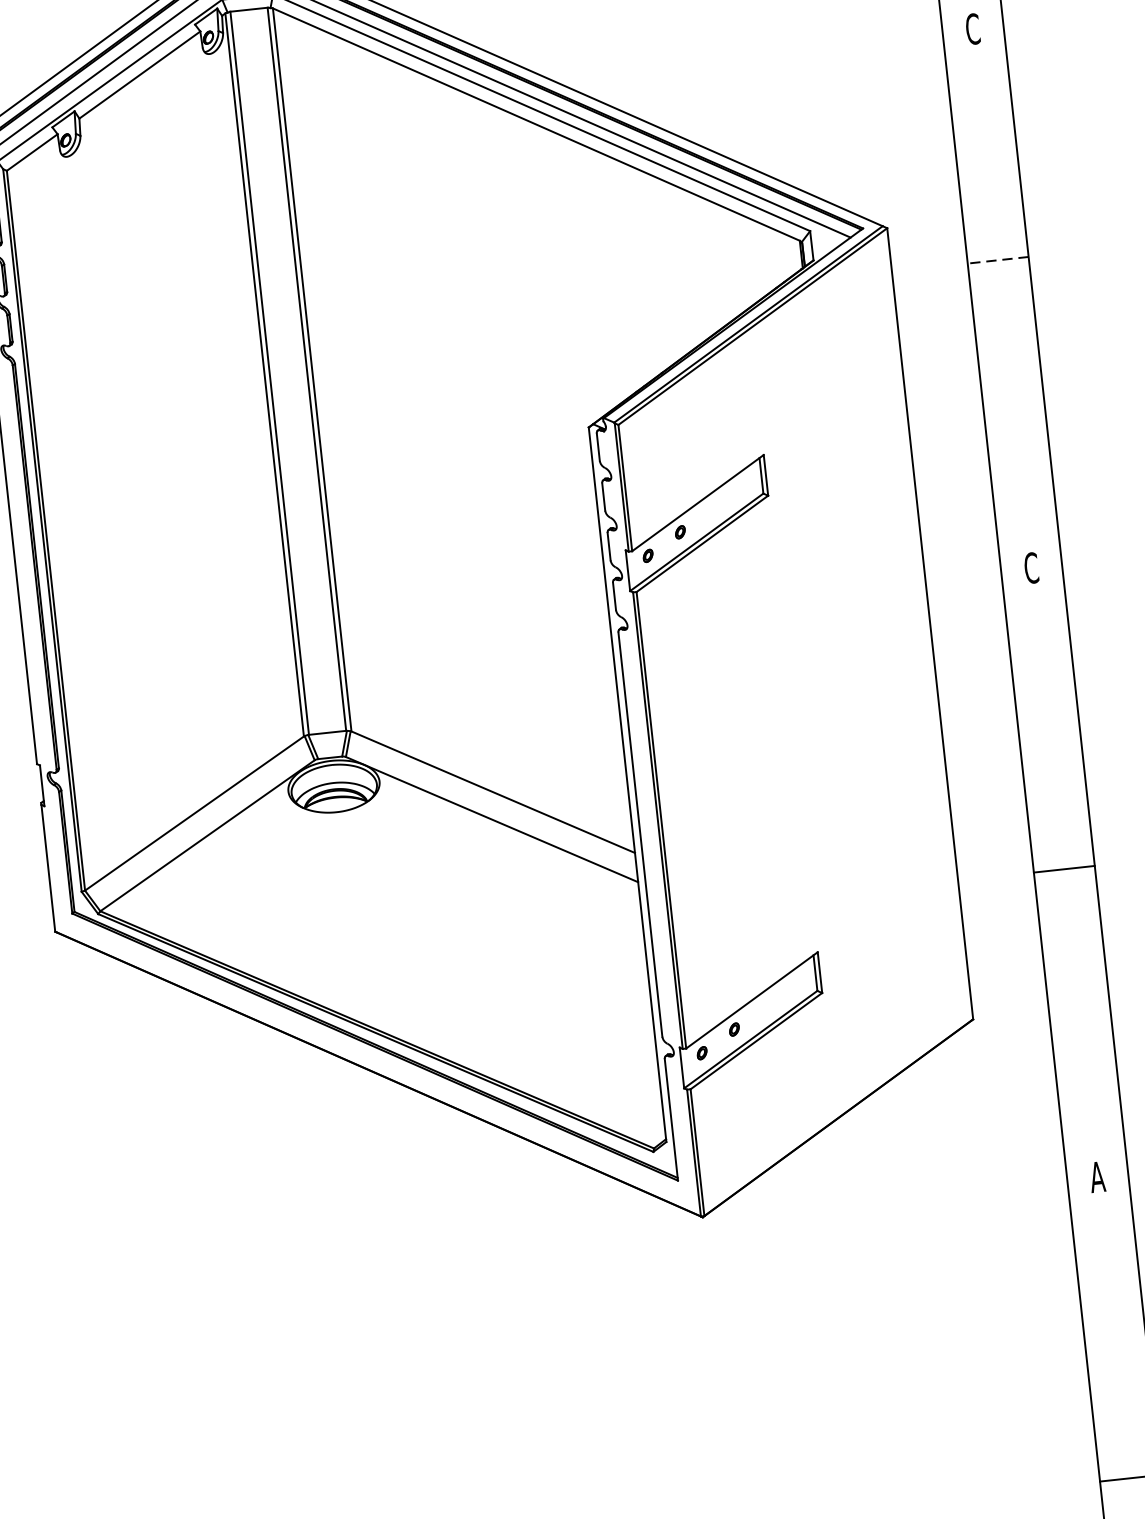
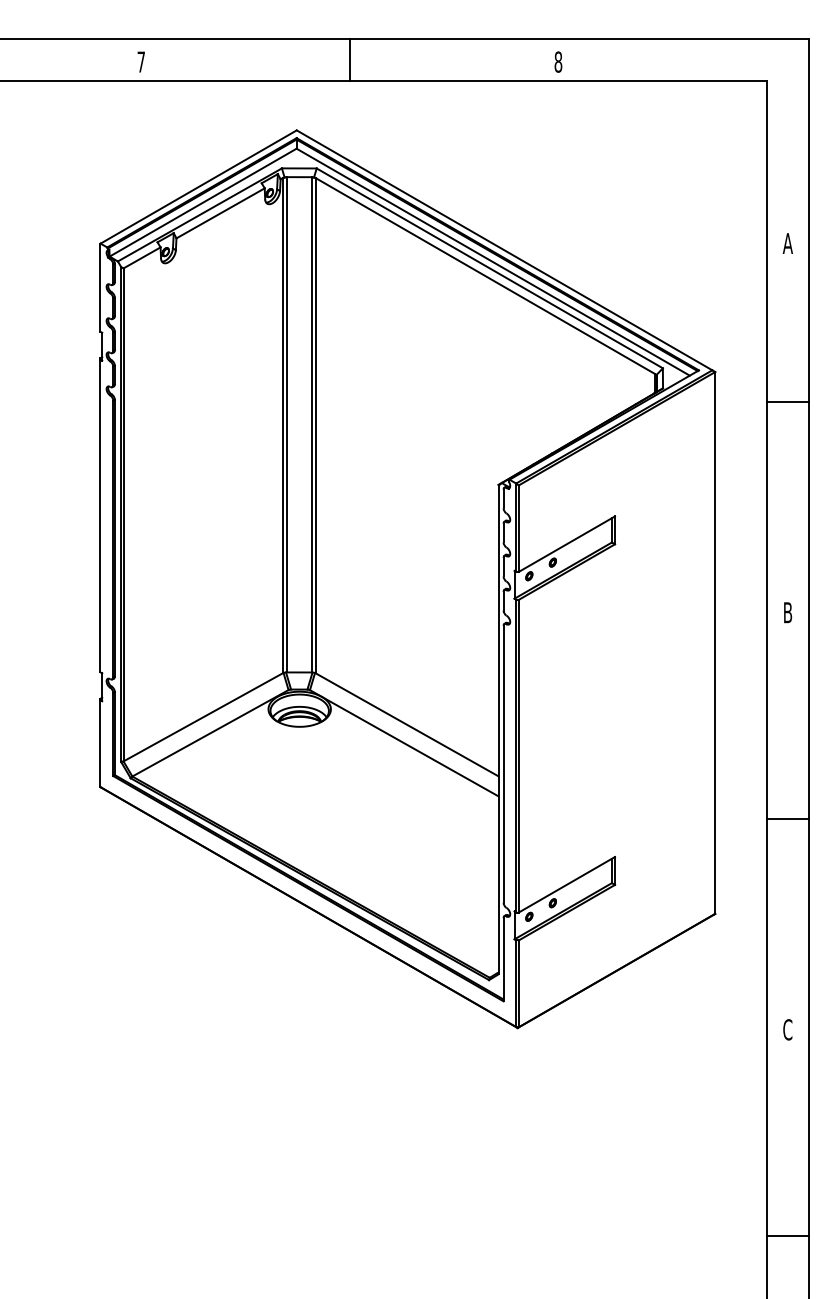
text: (972, 29) -> (787, 243), C -> A
line: (998, 259) -> (788, 401), dashed -> solid
text: (1030, 567) -> (787, 612), C -> B
text: (1096, 1176) -> (787, 1029), A -> C

